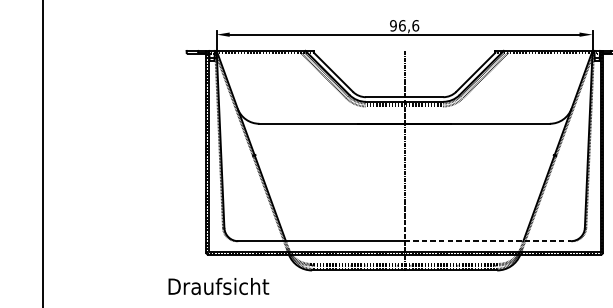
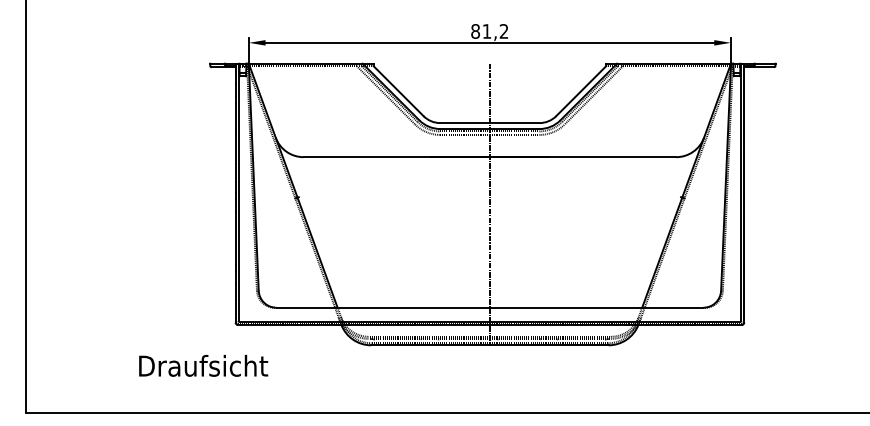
text: (404, 25) -> (489, 31), 96,6 -> 81,2
line: (487, 240) -> (596, 307), dashed -> solid
text: (218, 286) -> (203, 365), moved

